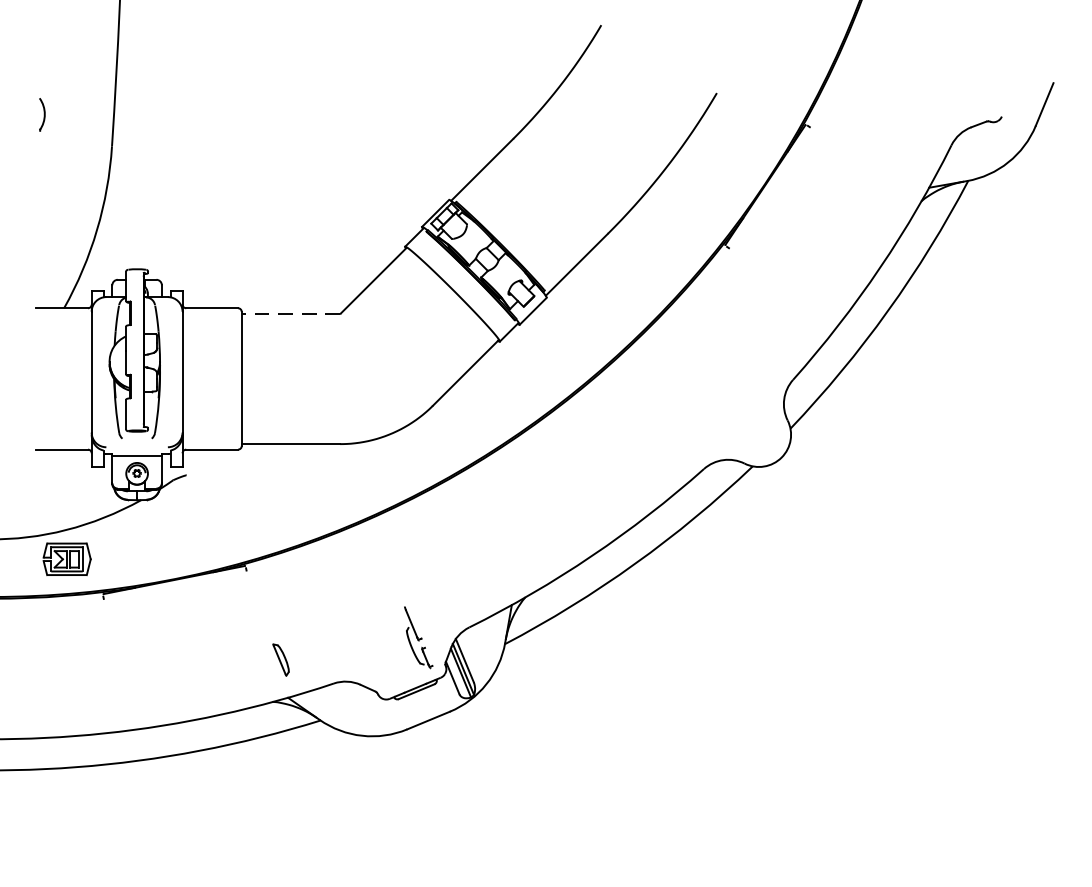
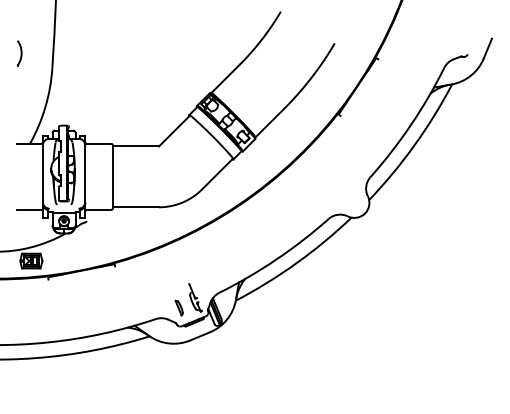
part: (41, 114) -> (19, 53), size x1.67
line: (290, 313) -> (135, 146), dashed -> solid
part: (279, 658) -> (178, 307), moved

